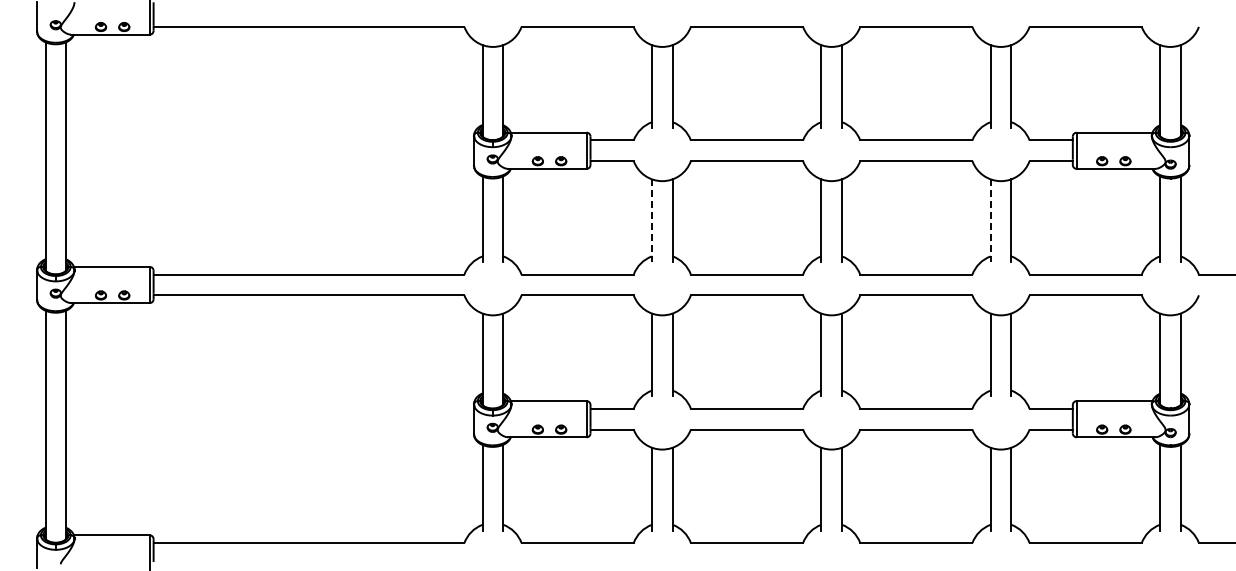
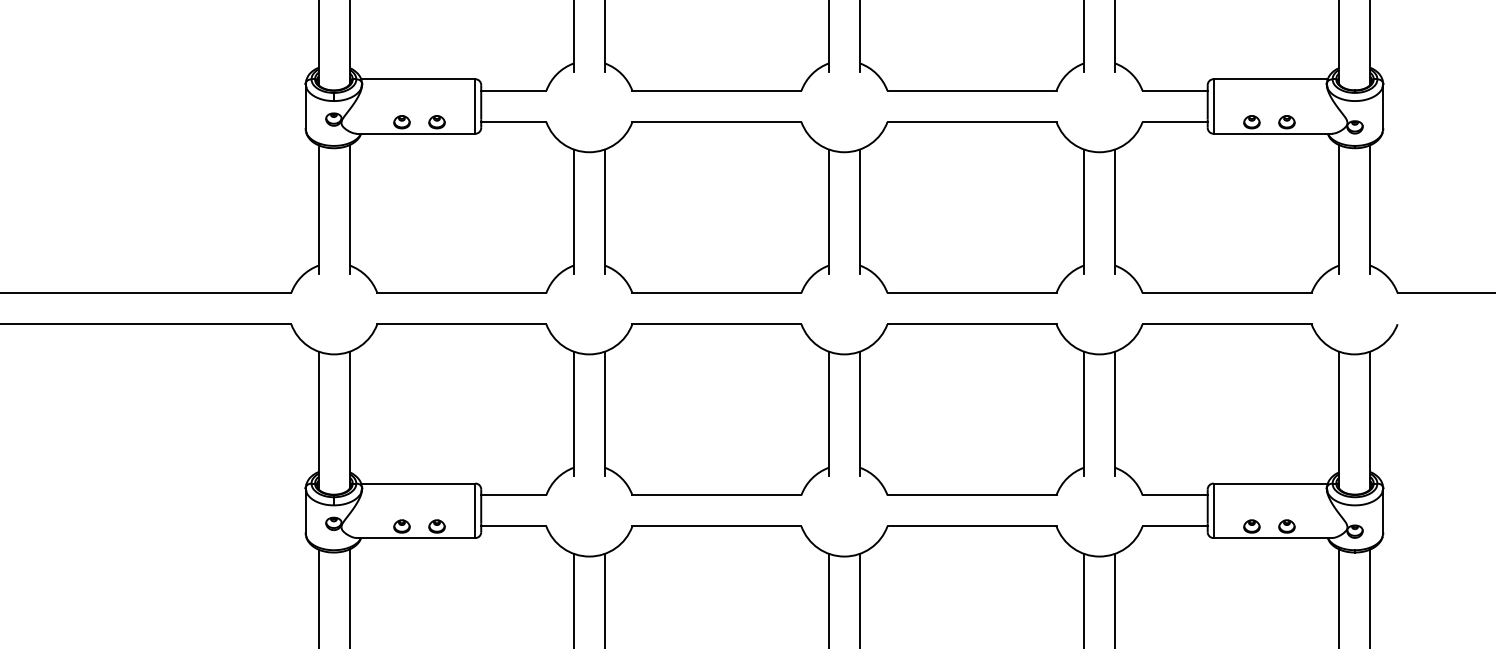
line: (651, 221) -> (573, 213), dashed -> solid
line: (990, 221) -> (1083, 213), dashed -> solid

